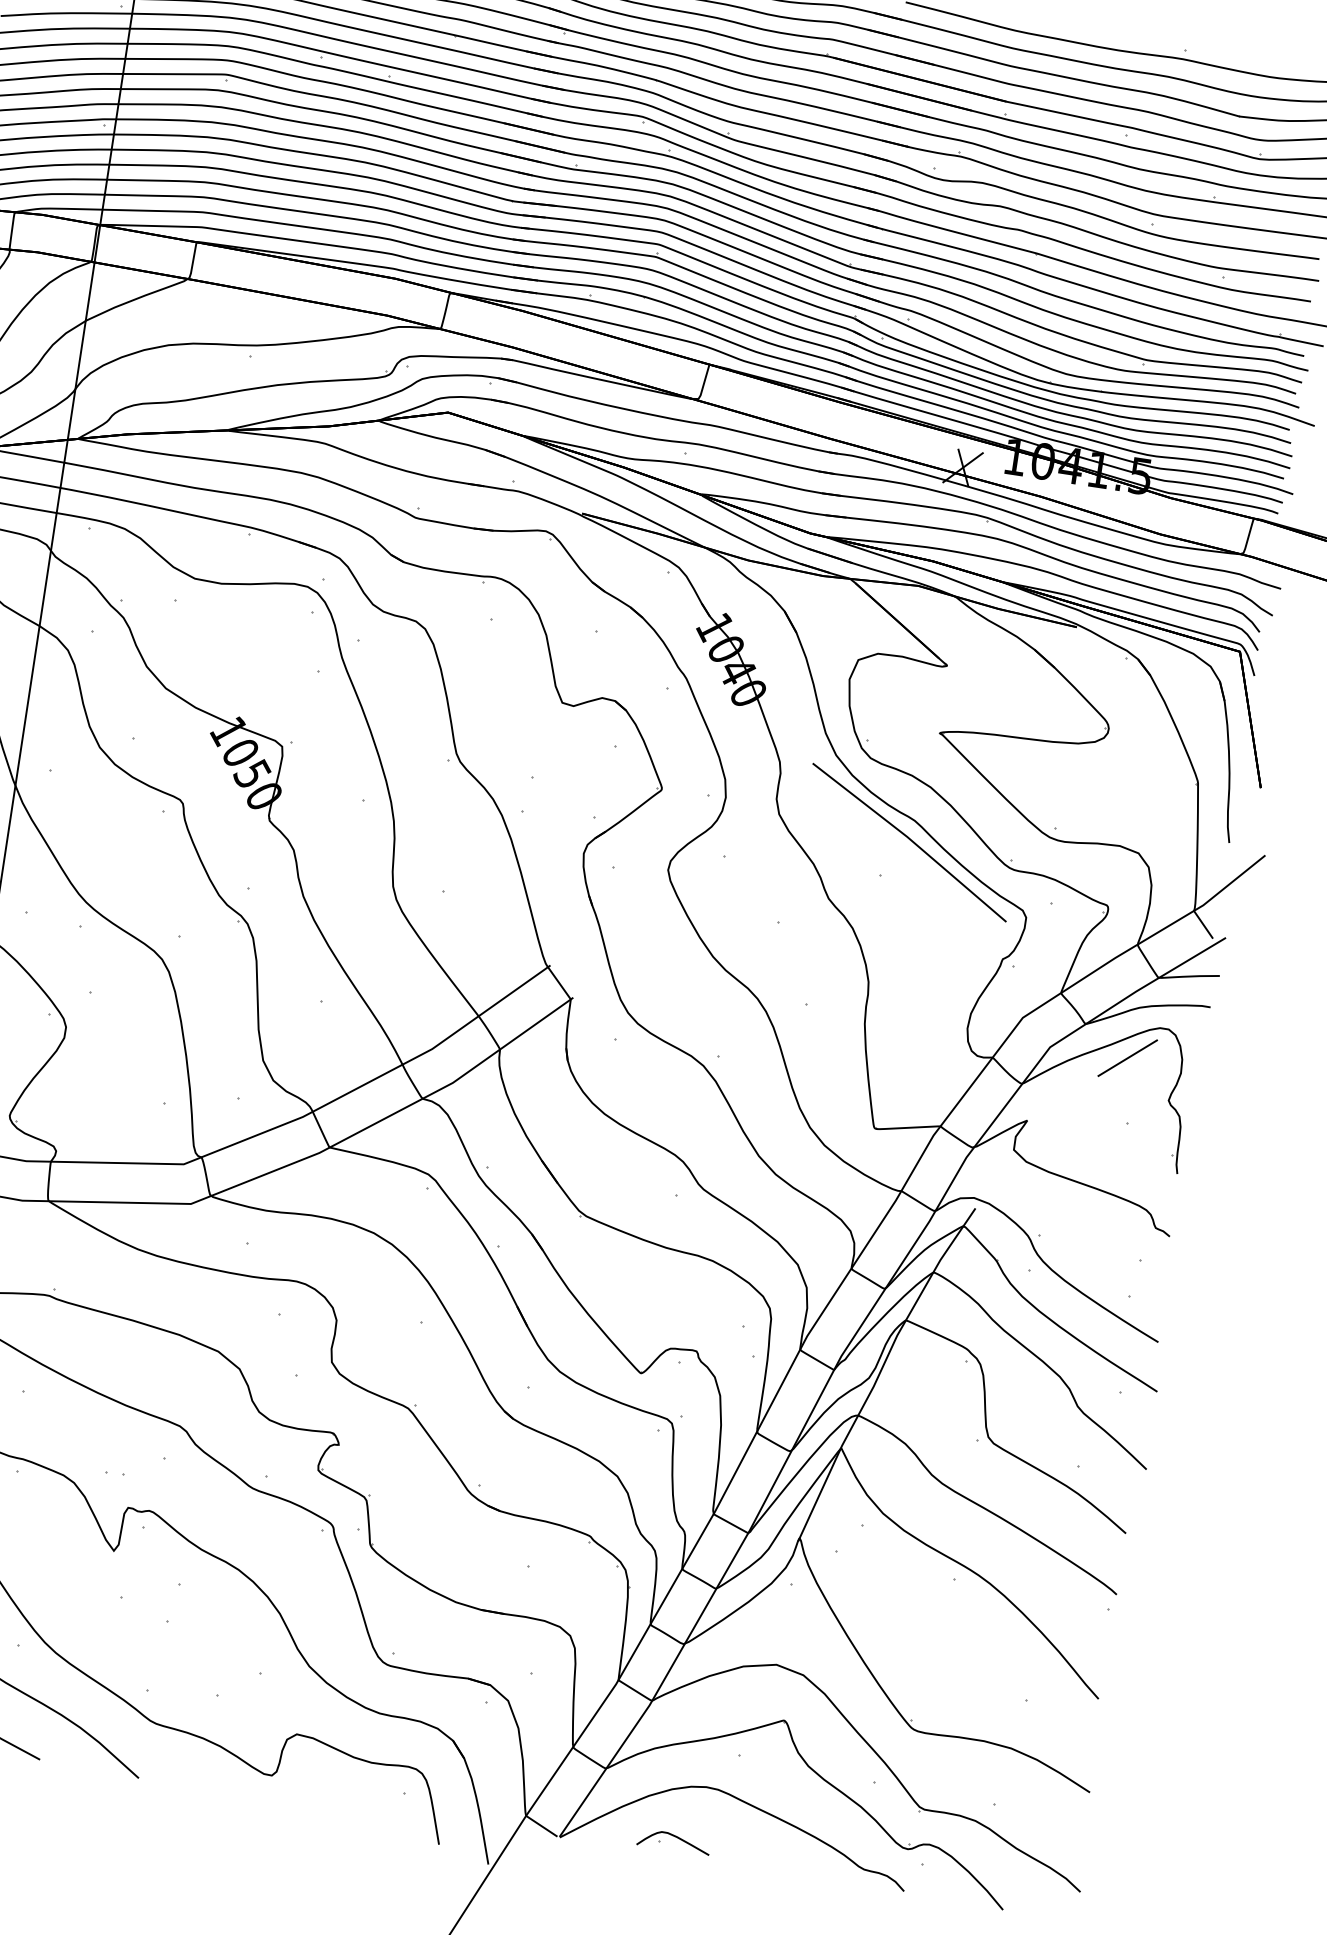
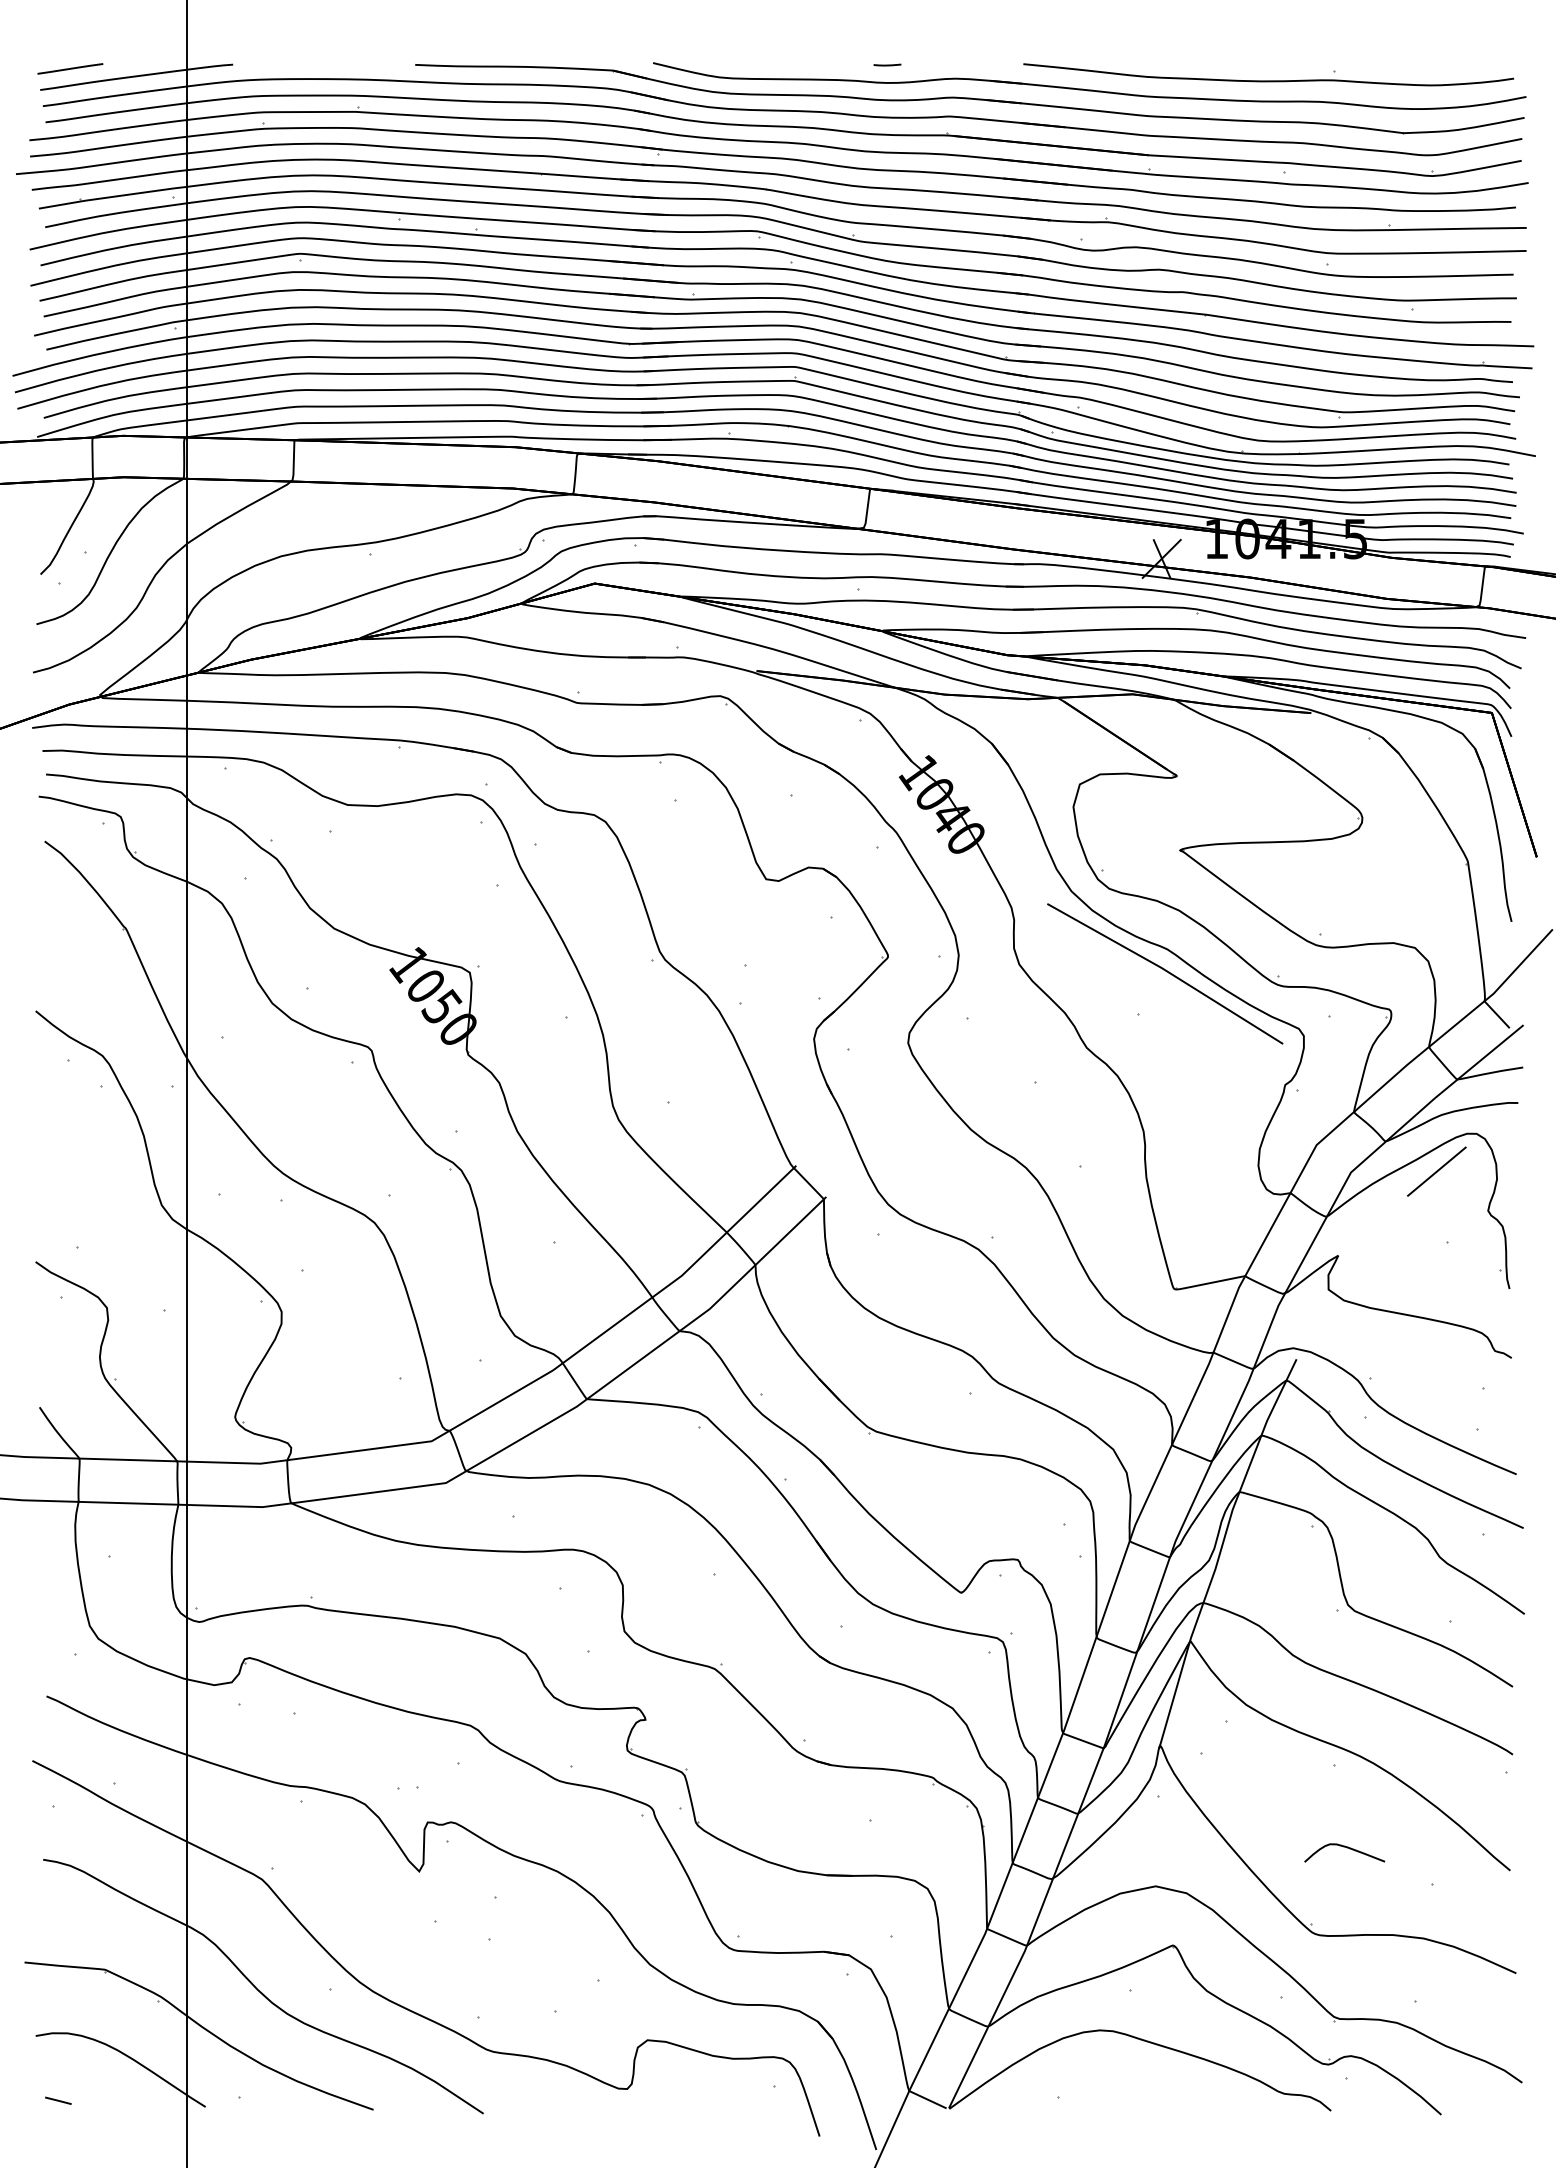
curve: (674, 1836) -> (1344, 1847), moved

